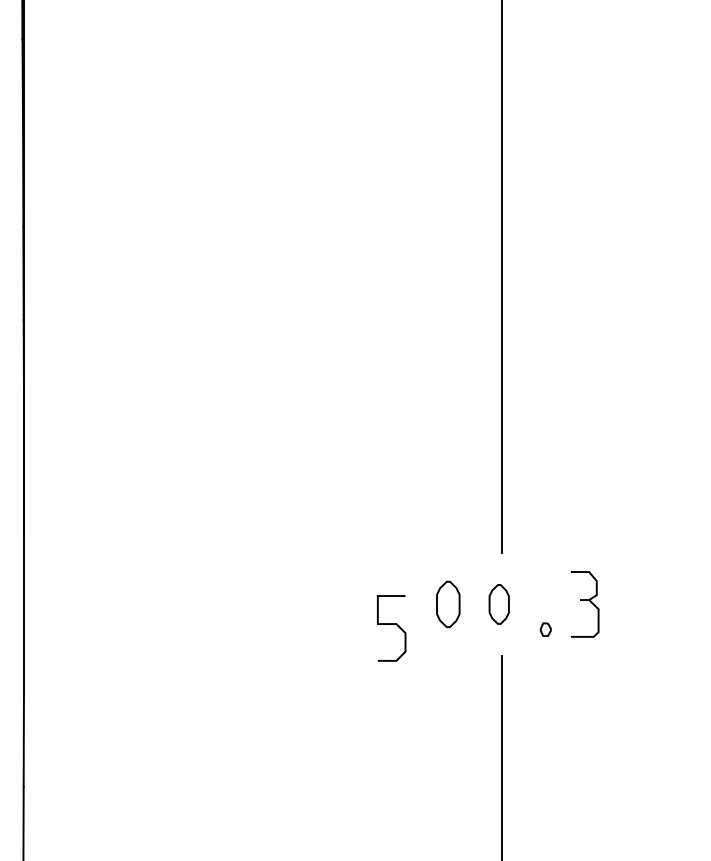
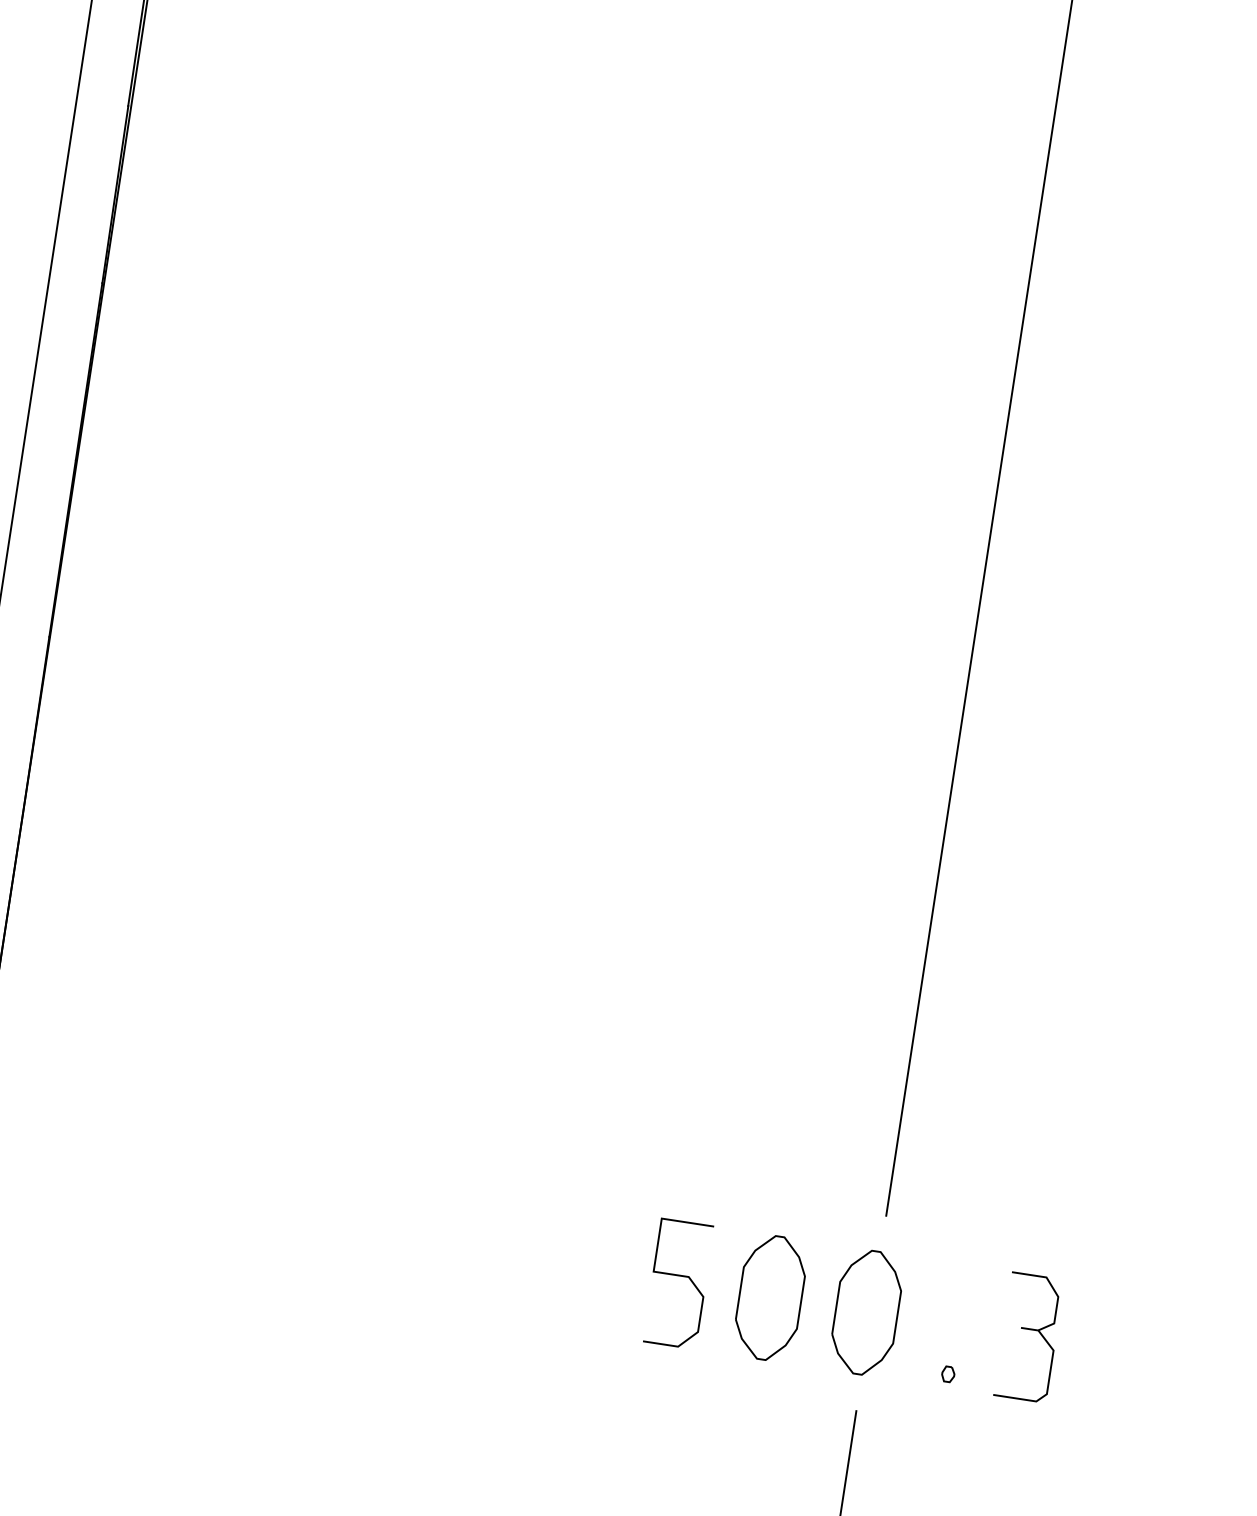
part: (448, 604) -> (770, 1298), size x1.43
part: (499, 604) -> (867, 1312), size x1.67
curve: (391, 624) -> (679, 1276), moved
part: (546, 629) -> (949, 1373), size x0.62

